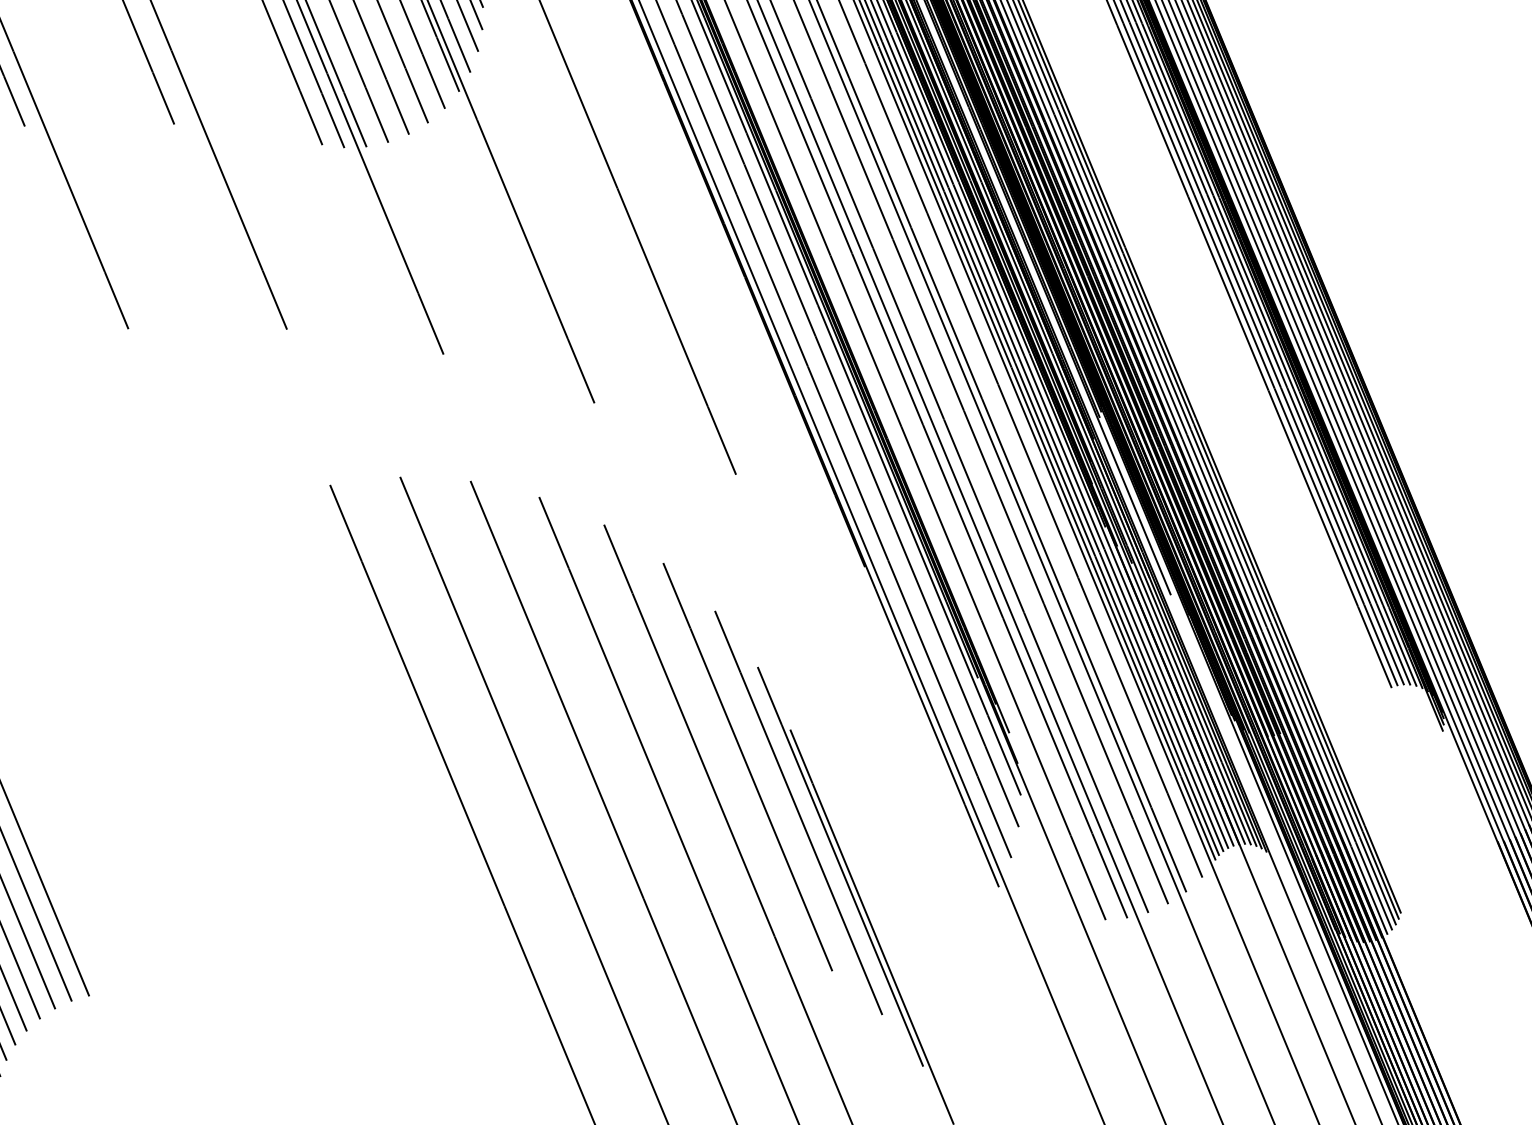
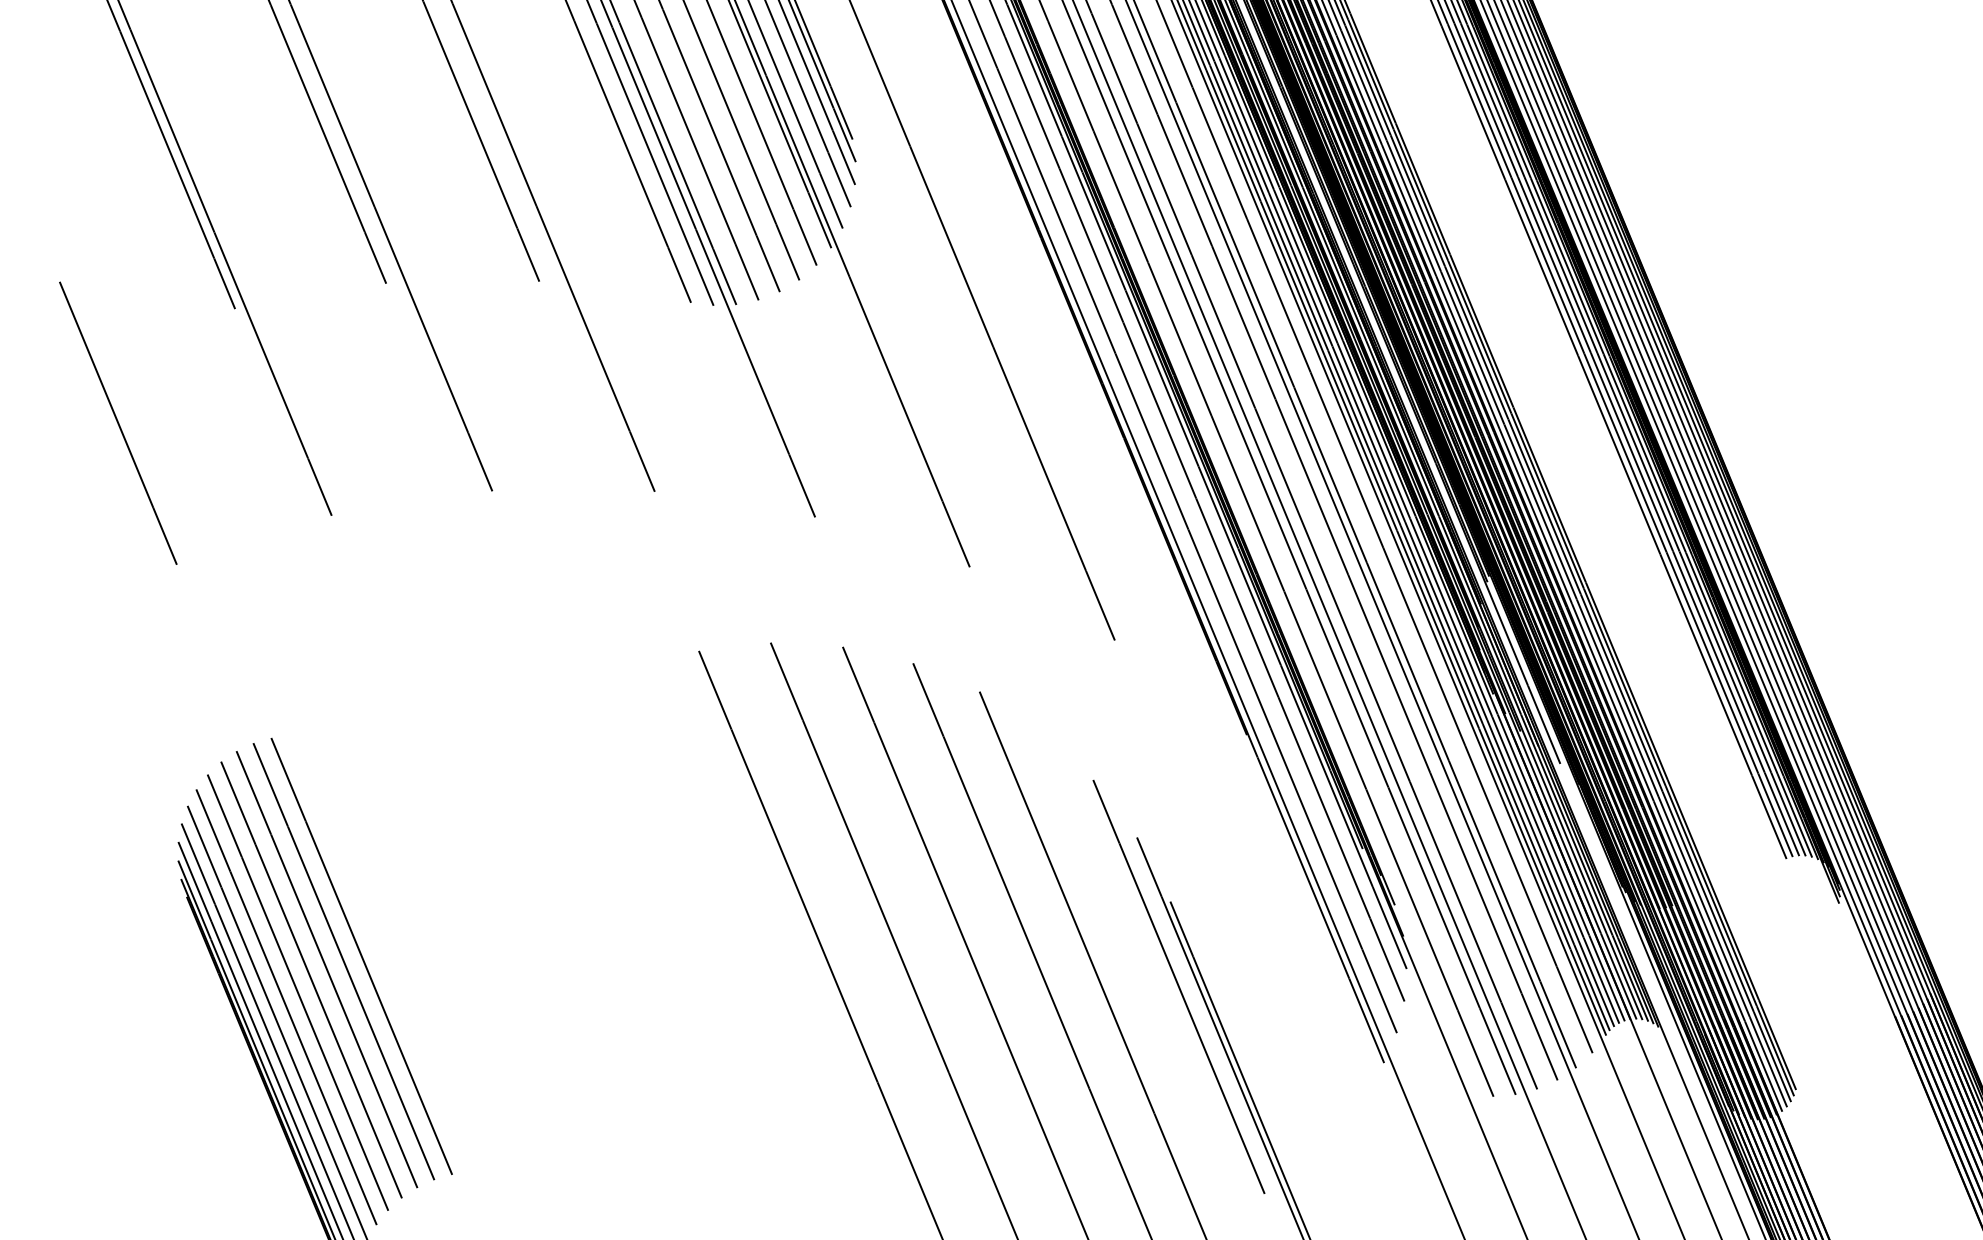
line: (747, 766) -> (1126, 939), removed

